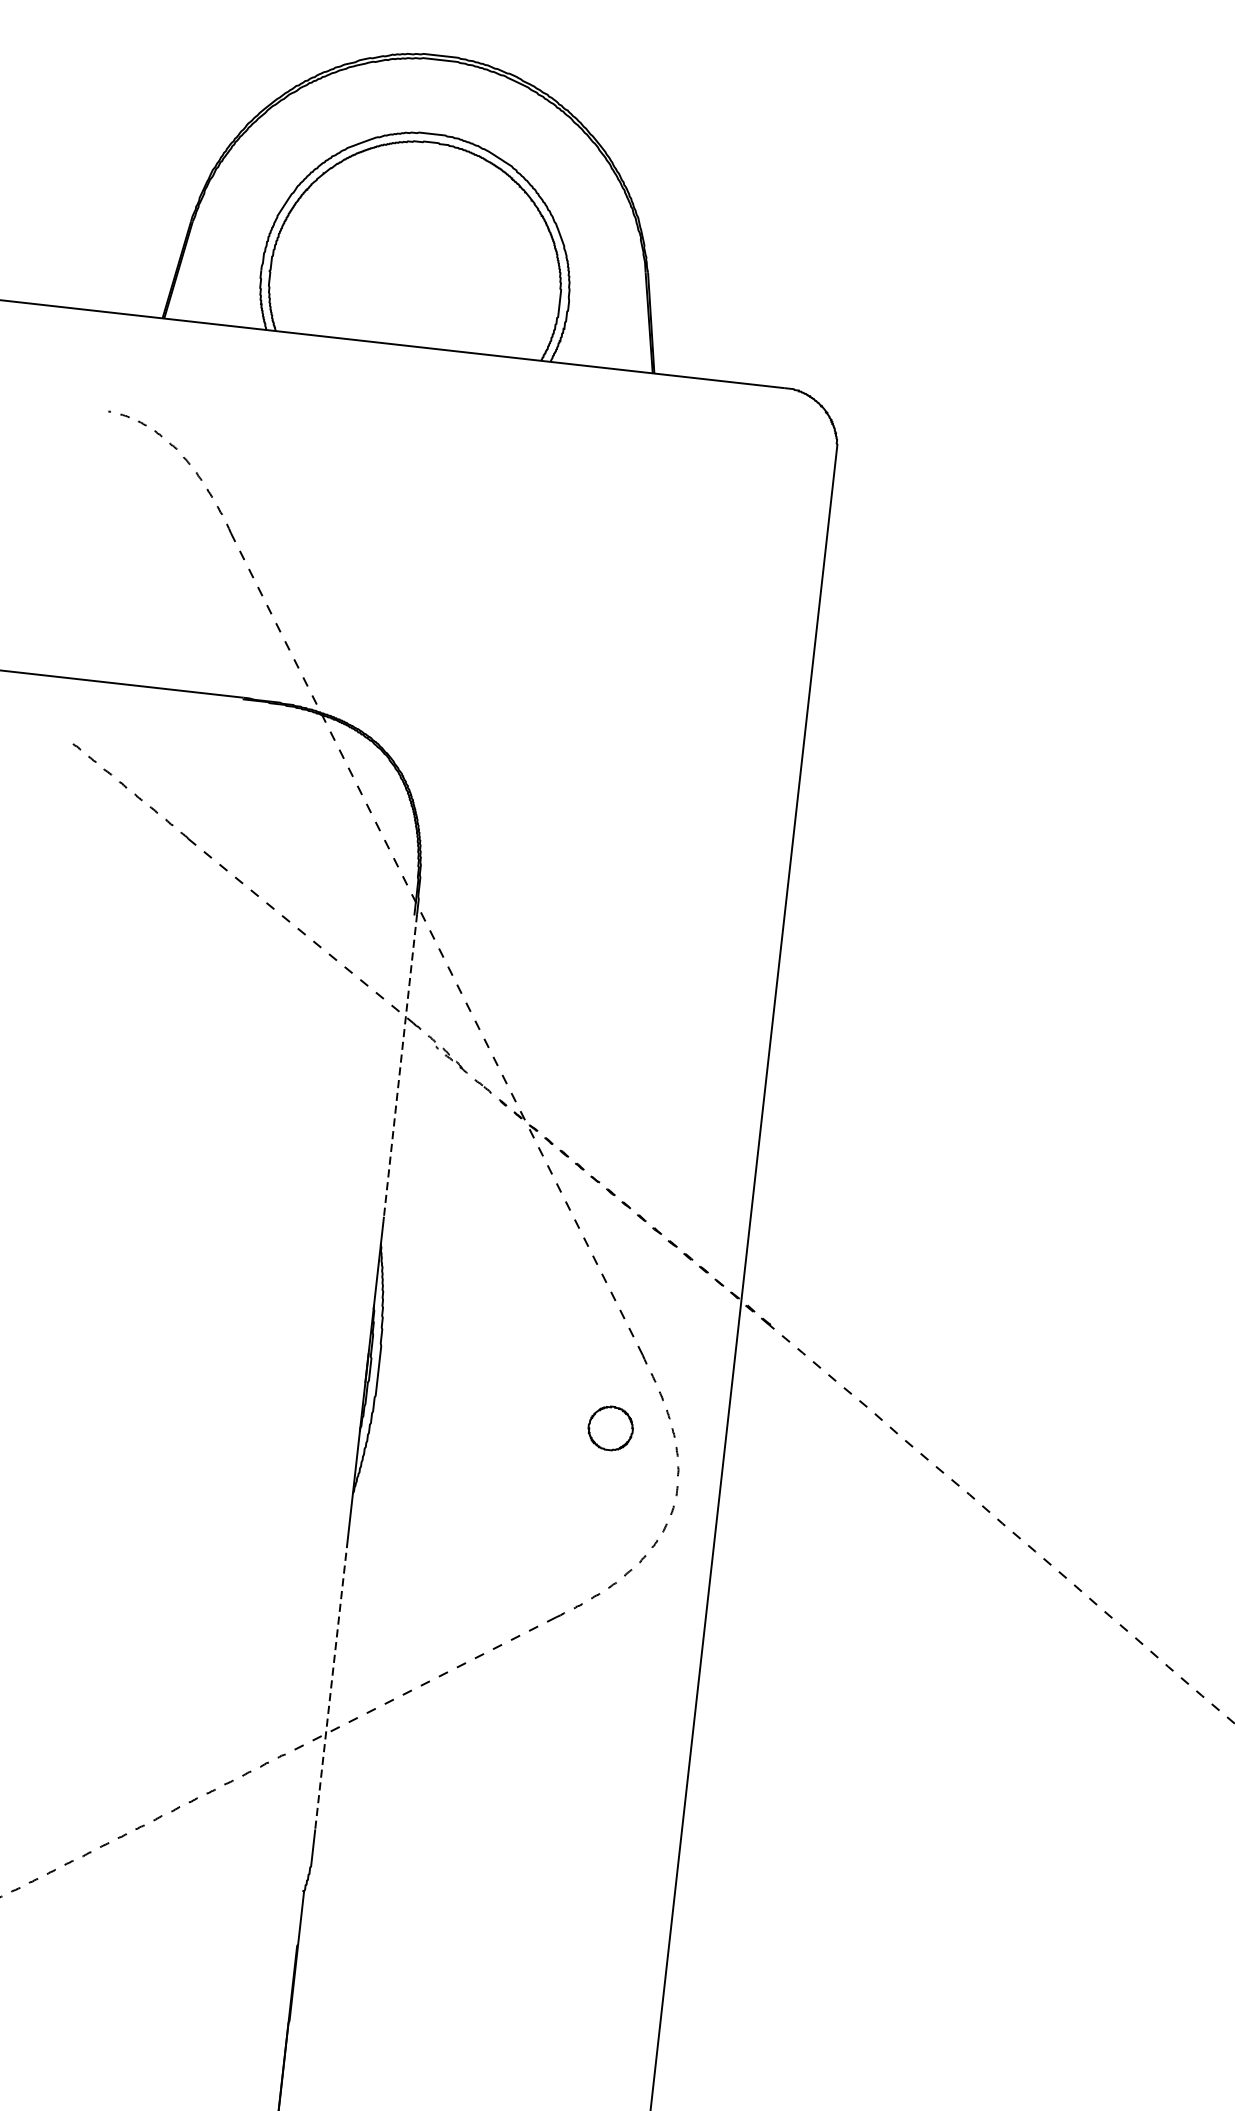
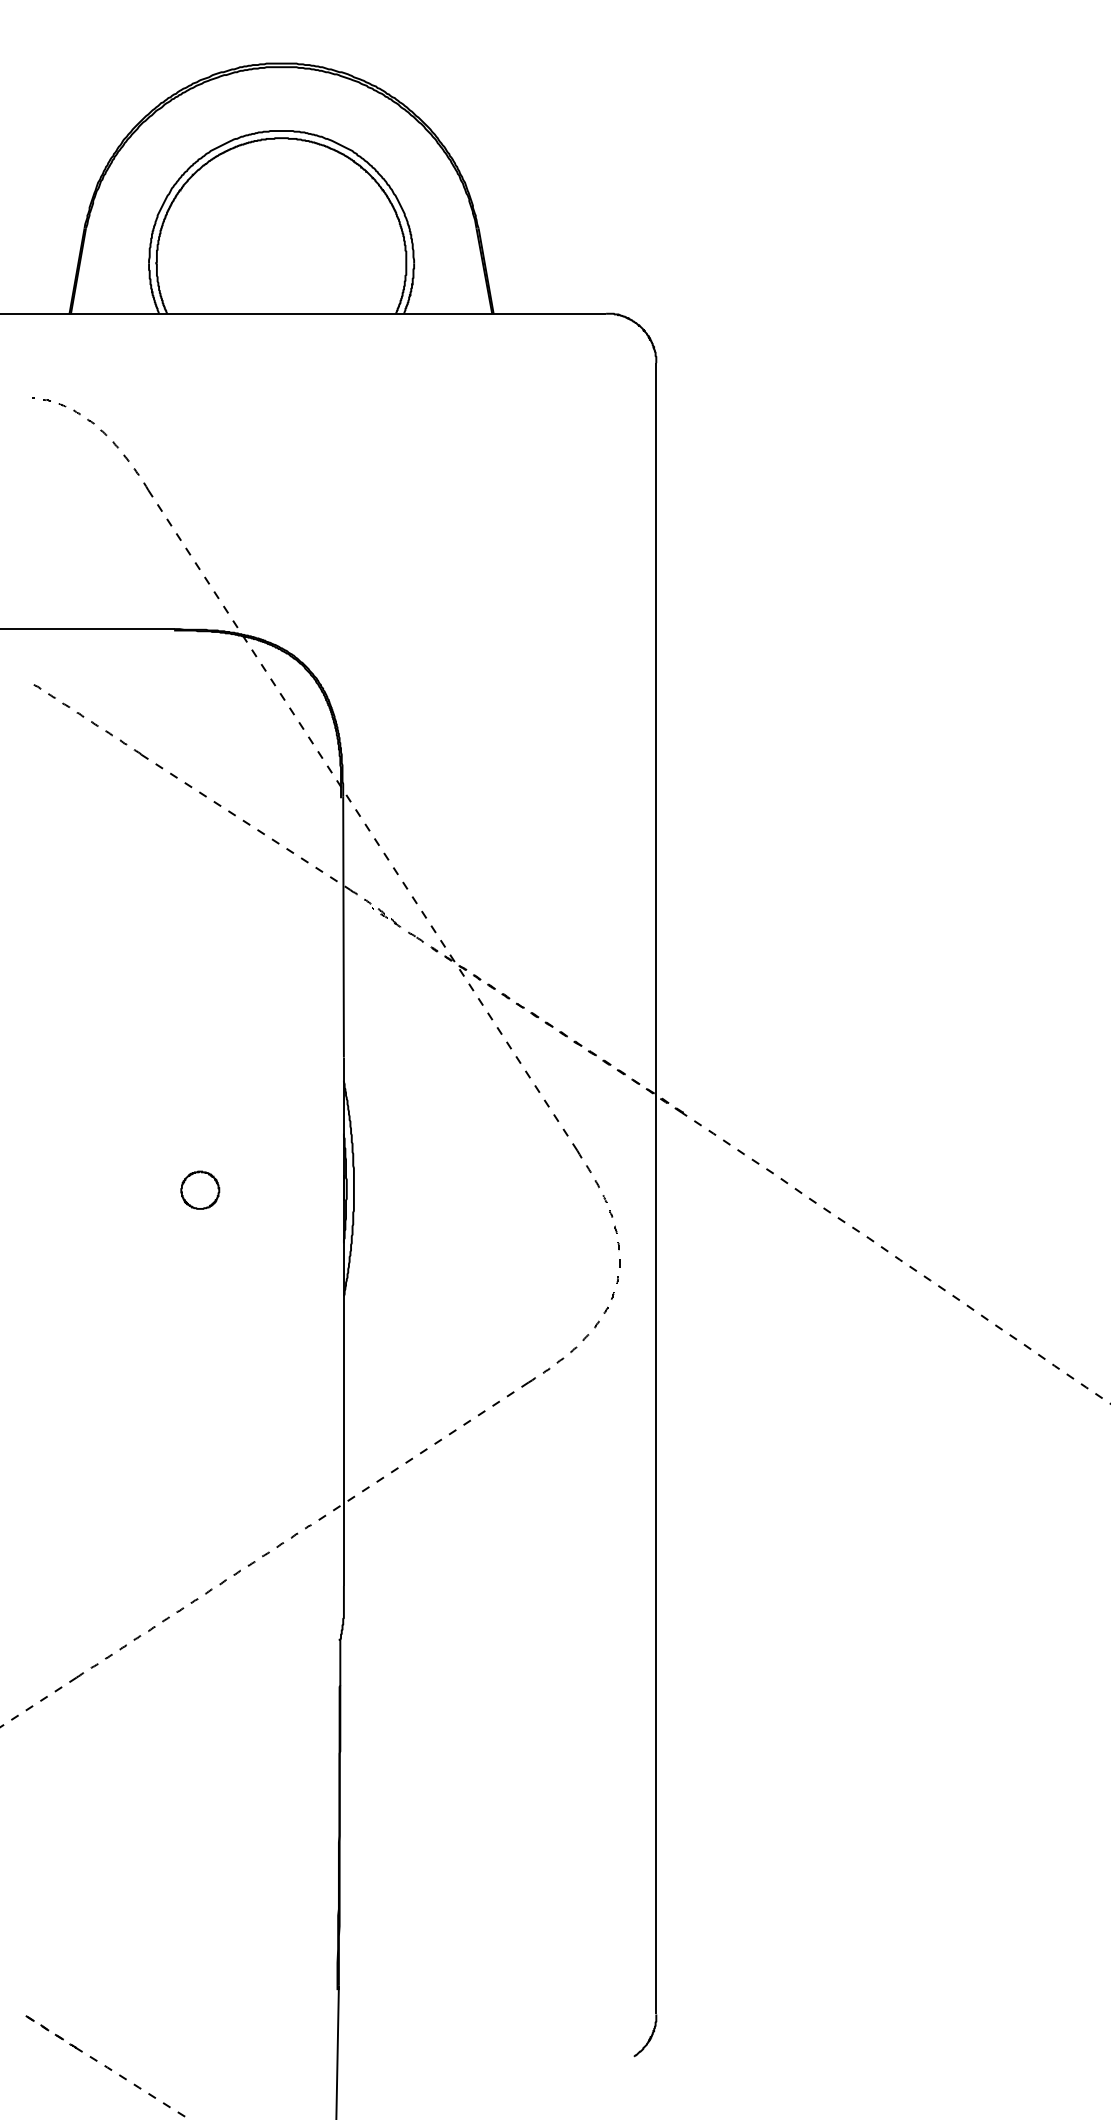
line: (400, 1065) -> (343, 927), dashed -> solid
part: (611, 1427) -> (200, 1189), moved
line: (330, 1684) -> (343, 1461), dashed -> solid

